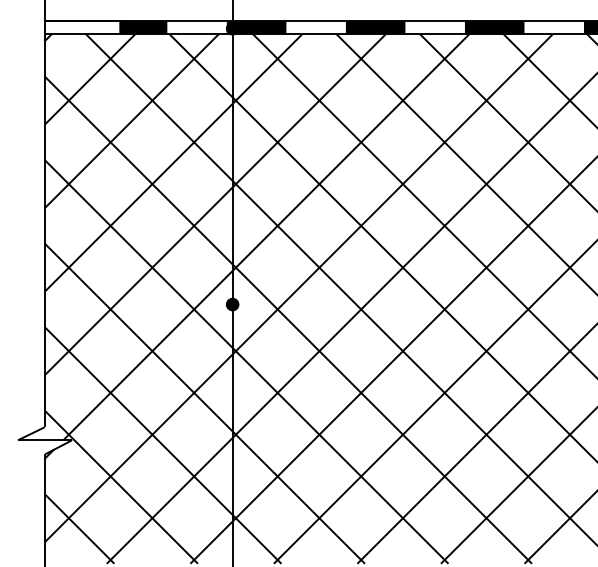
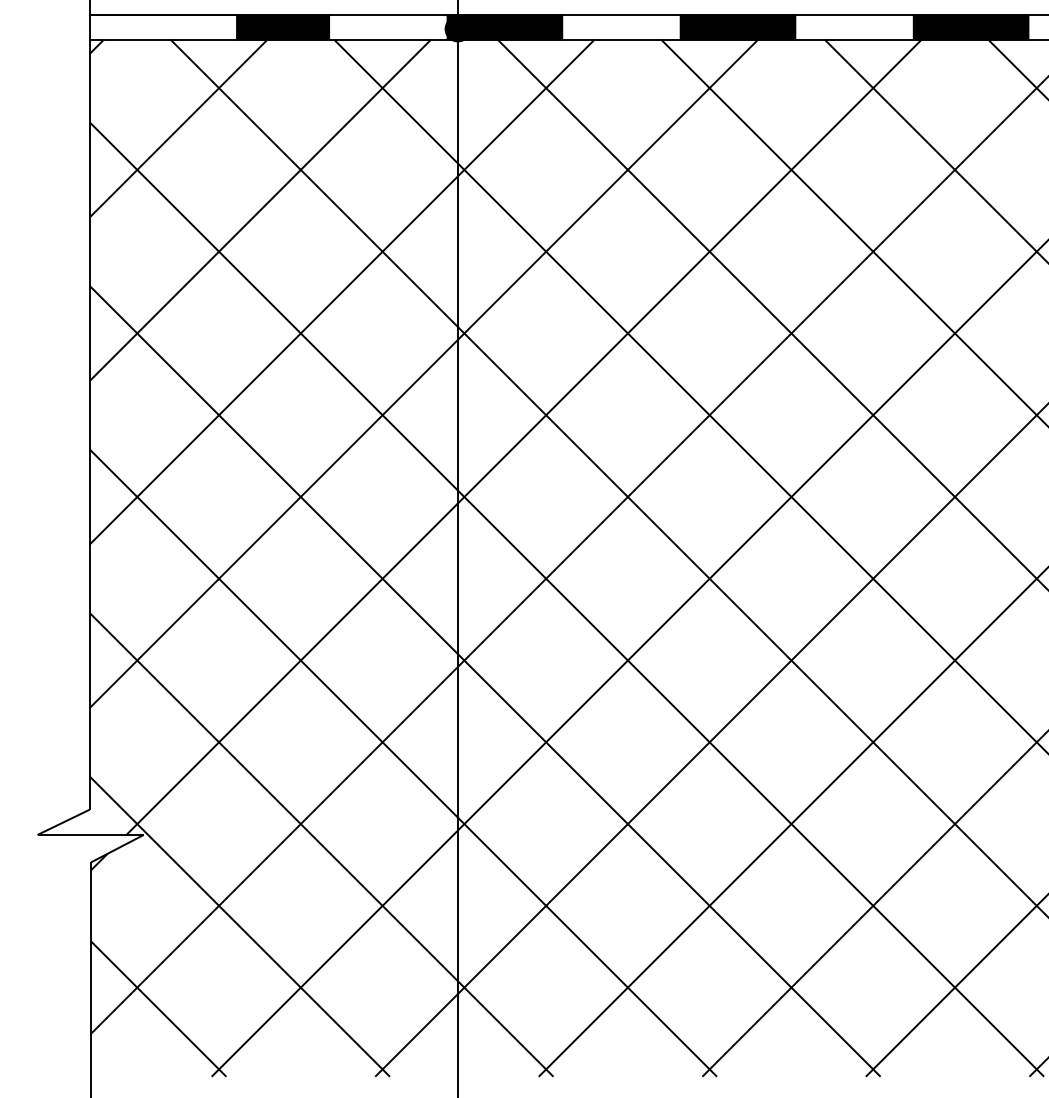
fill: (232, 304) -> (457, 569), removed

